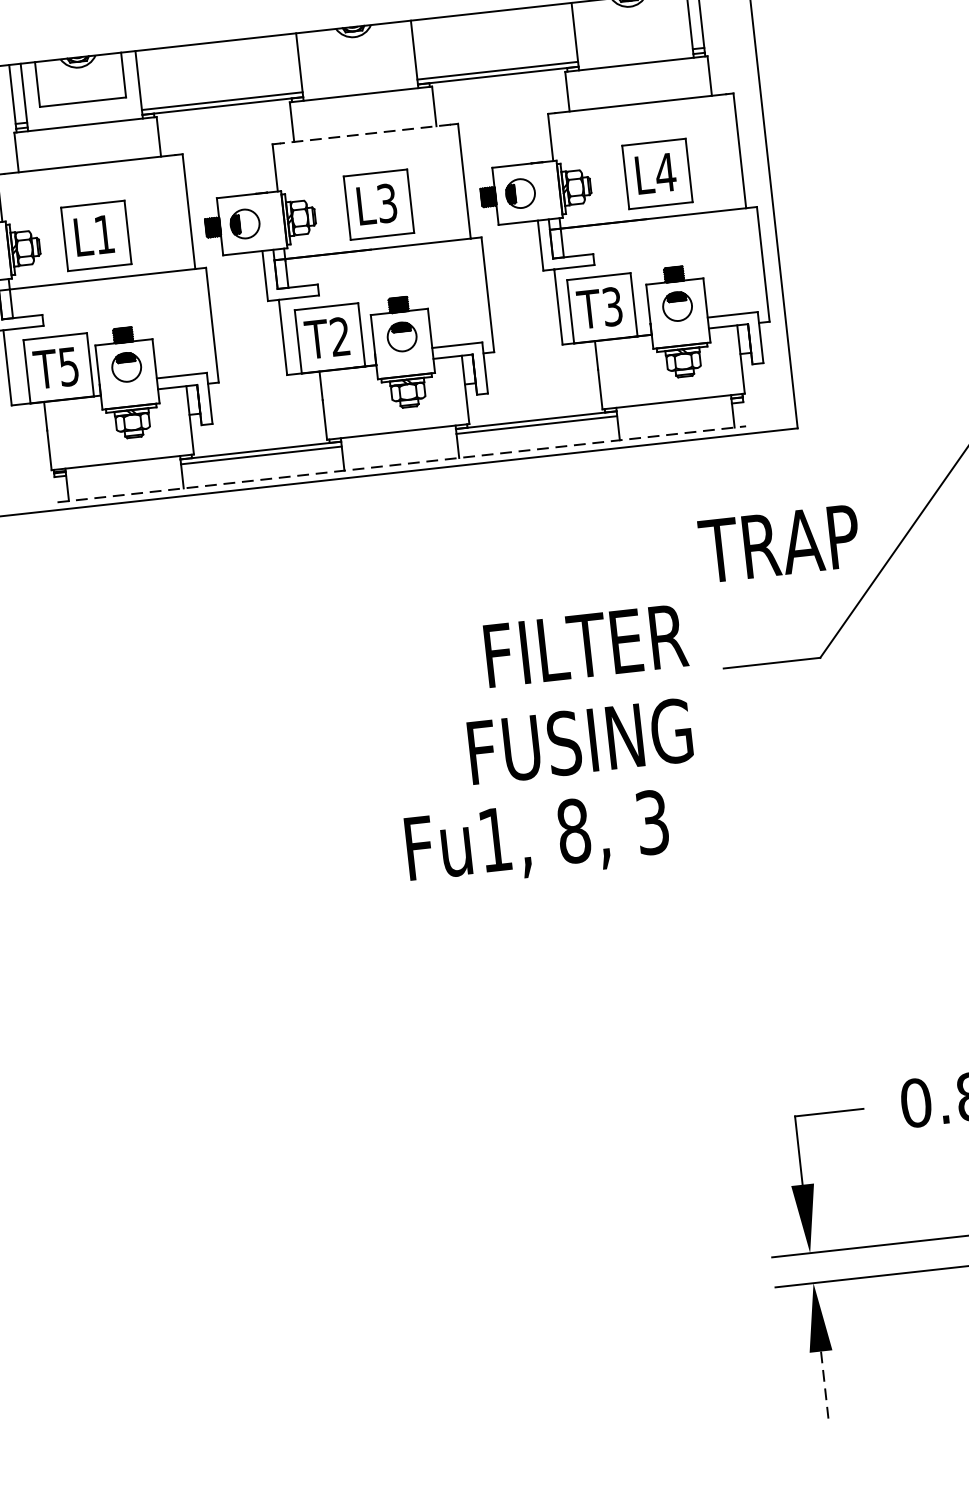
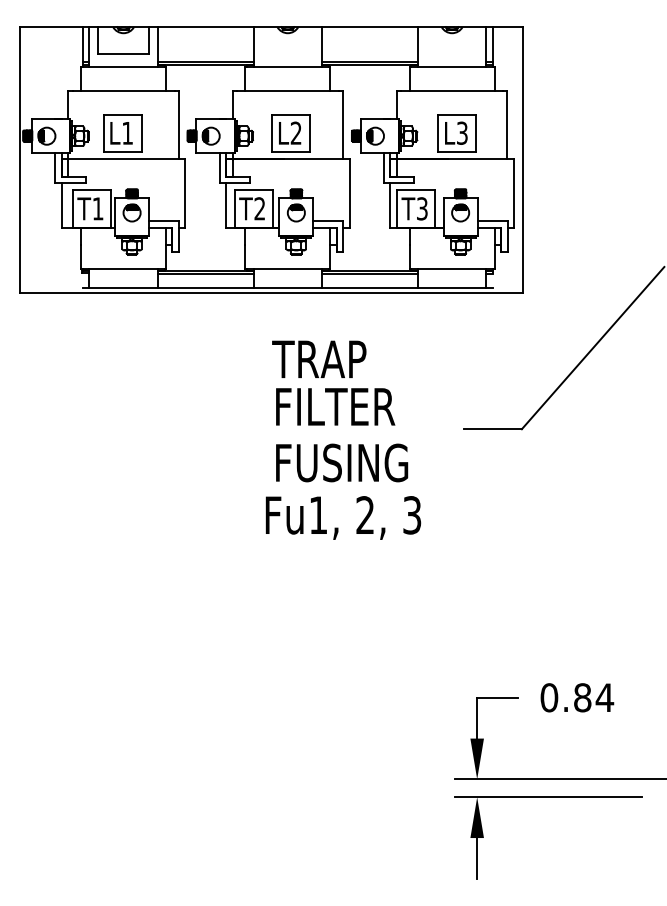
line: (364, 134) -> (287, 91), dashed -> solid
text: (665, 171) -> (462, 132), L4 -> L3
text: (385, 203) -> (295, 133), L3 -> L2
text: (67, 366) -> (97, 208), T5 -> T1
line: (402, 465) -> (288, 288), dashed -> solid
text: (779, 542) -> (319, 358), moved
text: (585, 645) -> (335, 406), moved
text: (581, 740) -> (342, 462), moved
text: (574, 831) -> (365, 515), 8, -> 2,
line: (825, 1385) -> (477, 858), dashed -> solid

